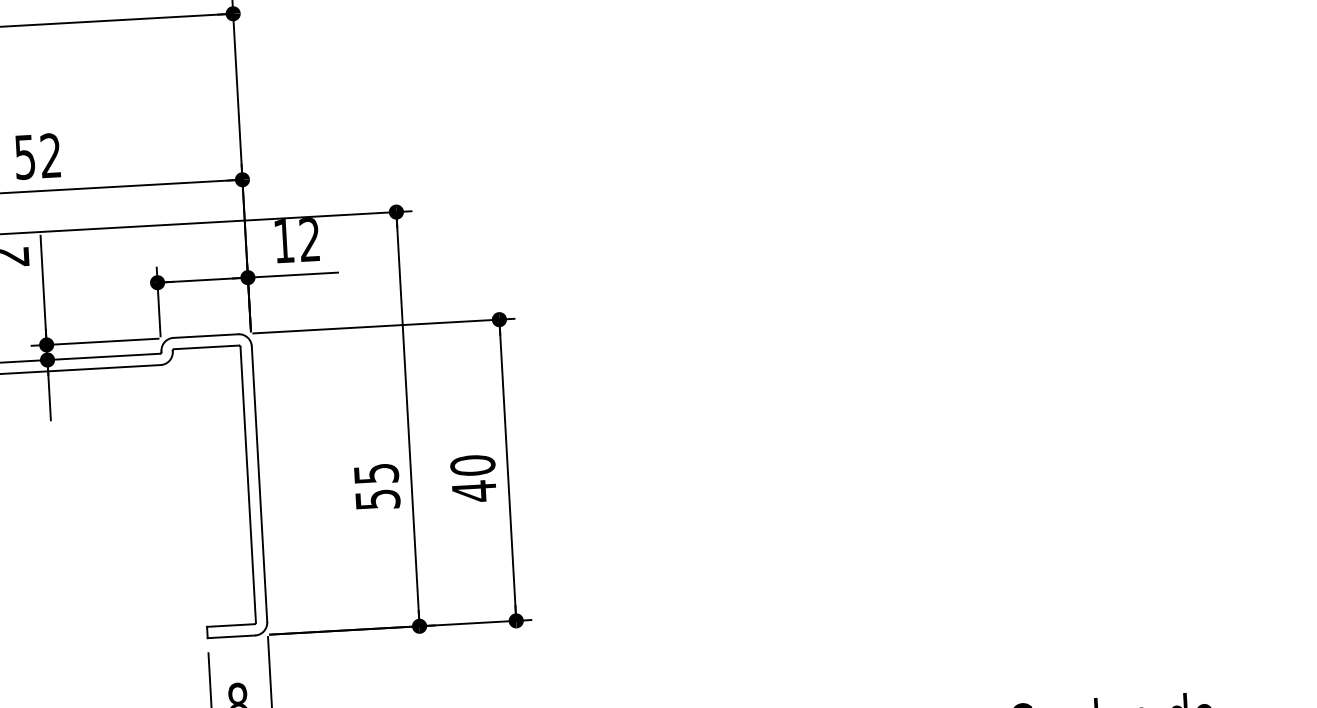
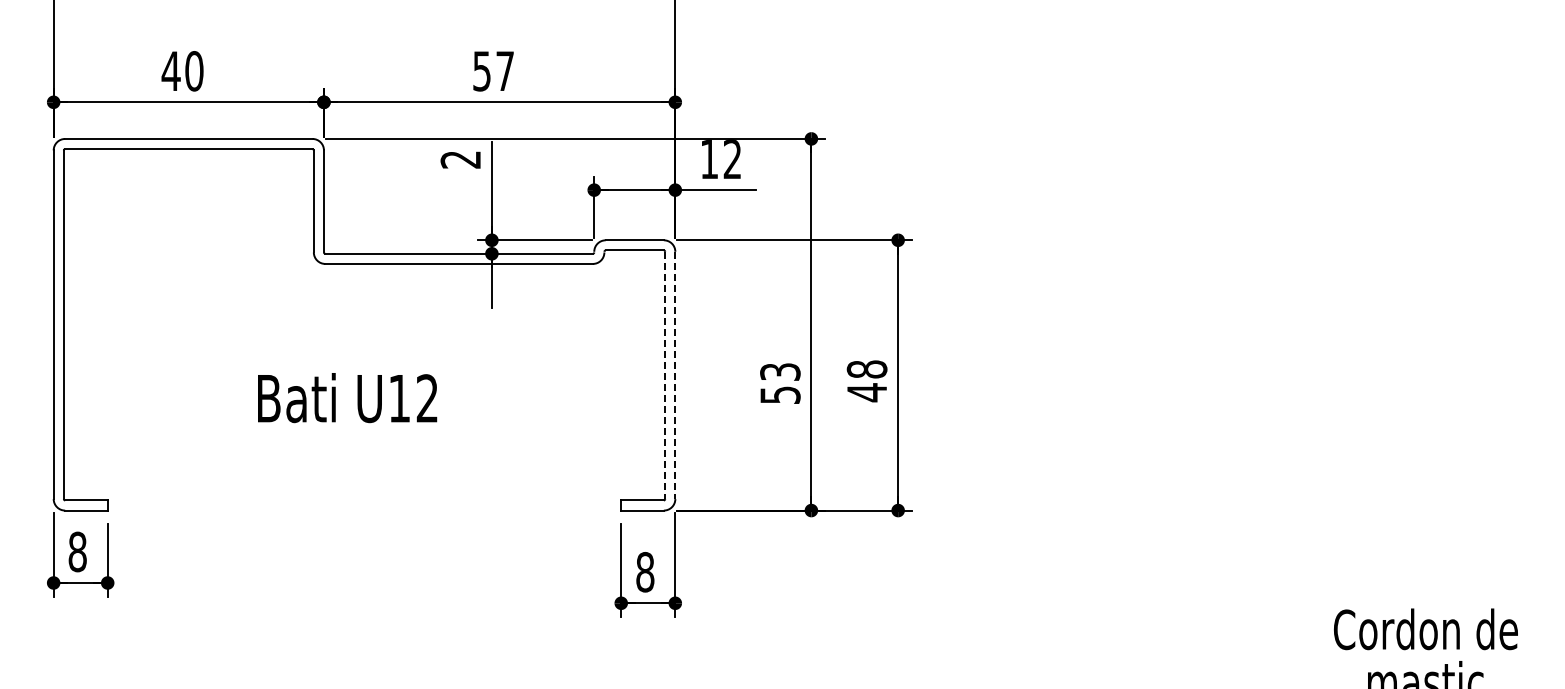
text: (50, 154) -> (504, 70), 52 -> 57
text: (473, 465) -> (867, 369), 40 -> 48
text: (375, 473) -> (779, 371), 55 -> 53
line: (248, 484) -> (665, 375), solid -> dashed
line: (259, 484) -> (675, 375), solid -> dashed

